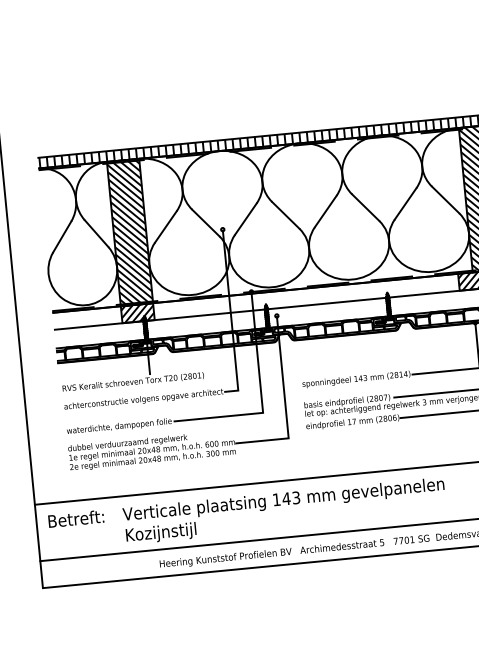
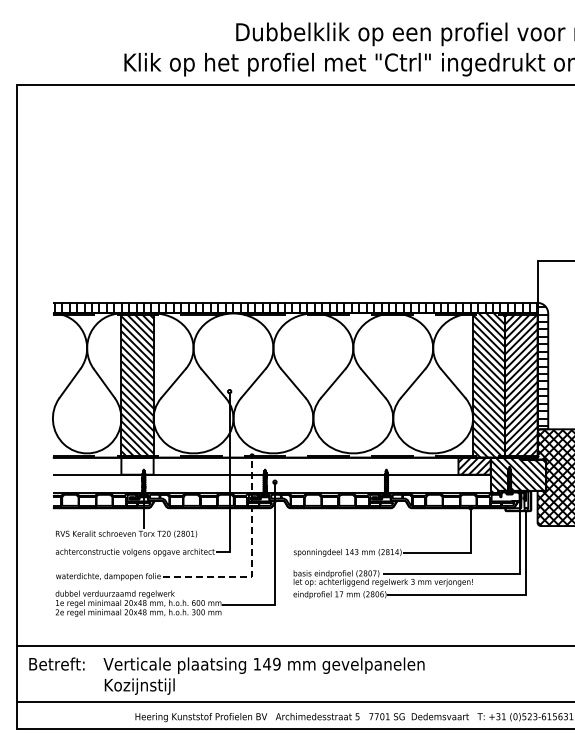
hatch: (137, 312) -> (137, 465), removed
line: (262, 397) -> (252, 561), solid -> dashed
text: (295, 497) -> (276, 663), 143 -> 149

